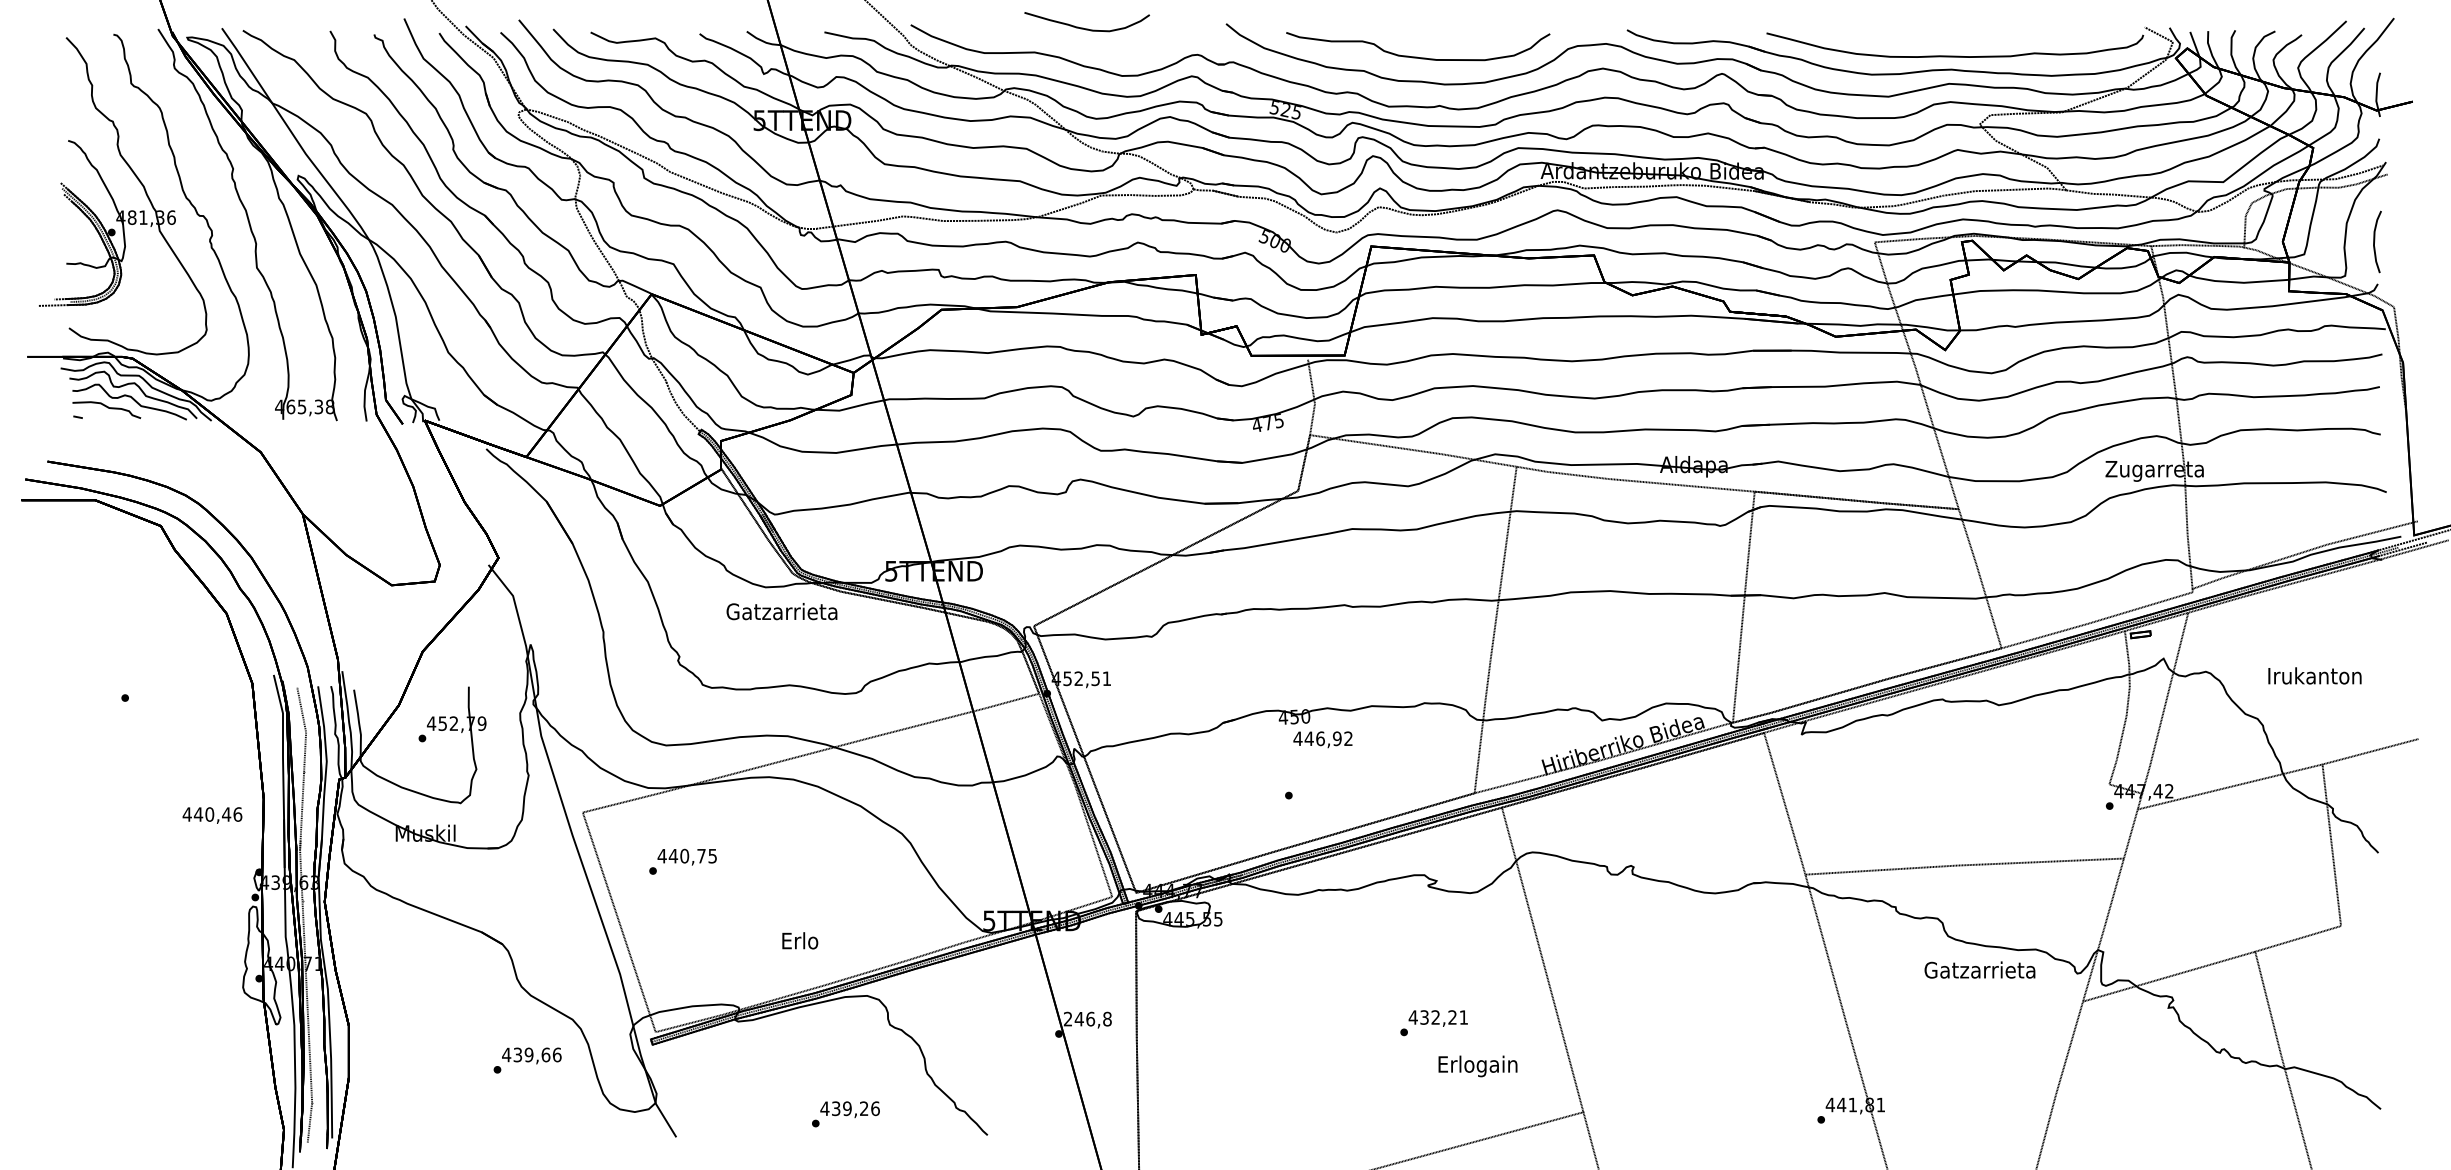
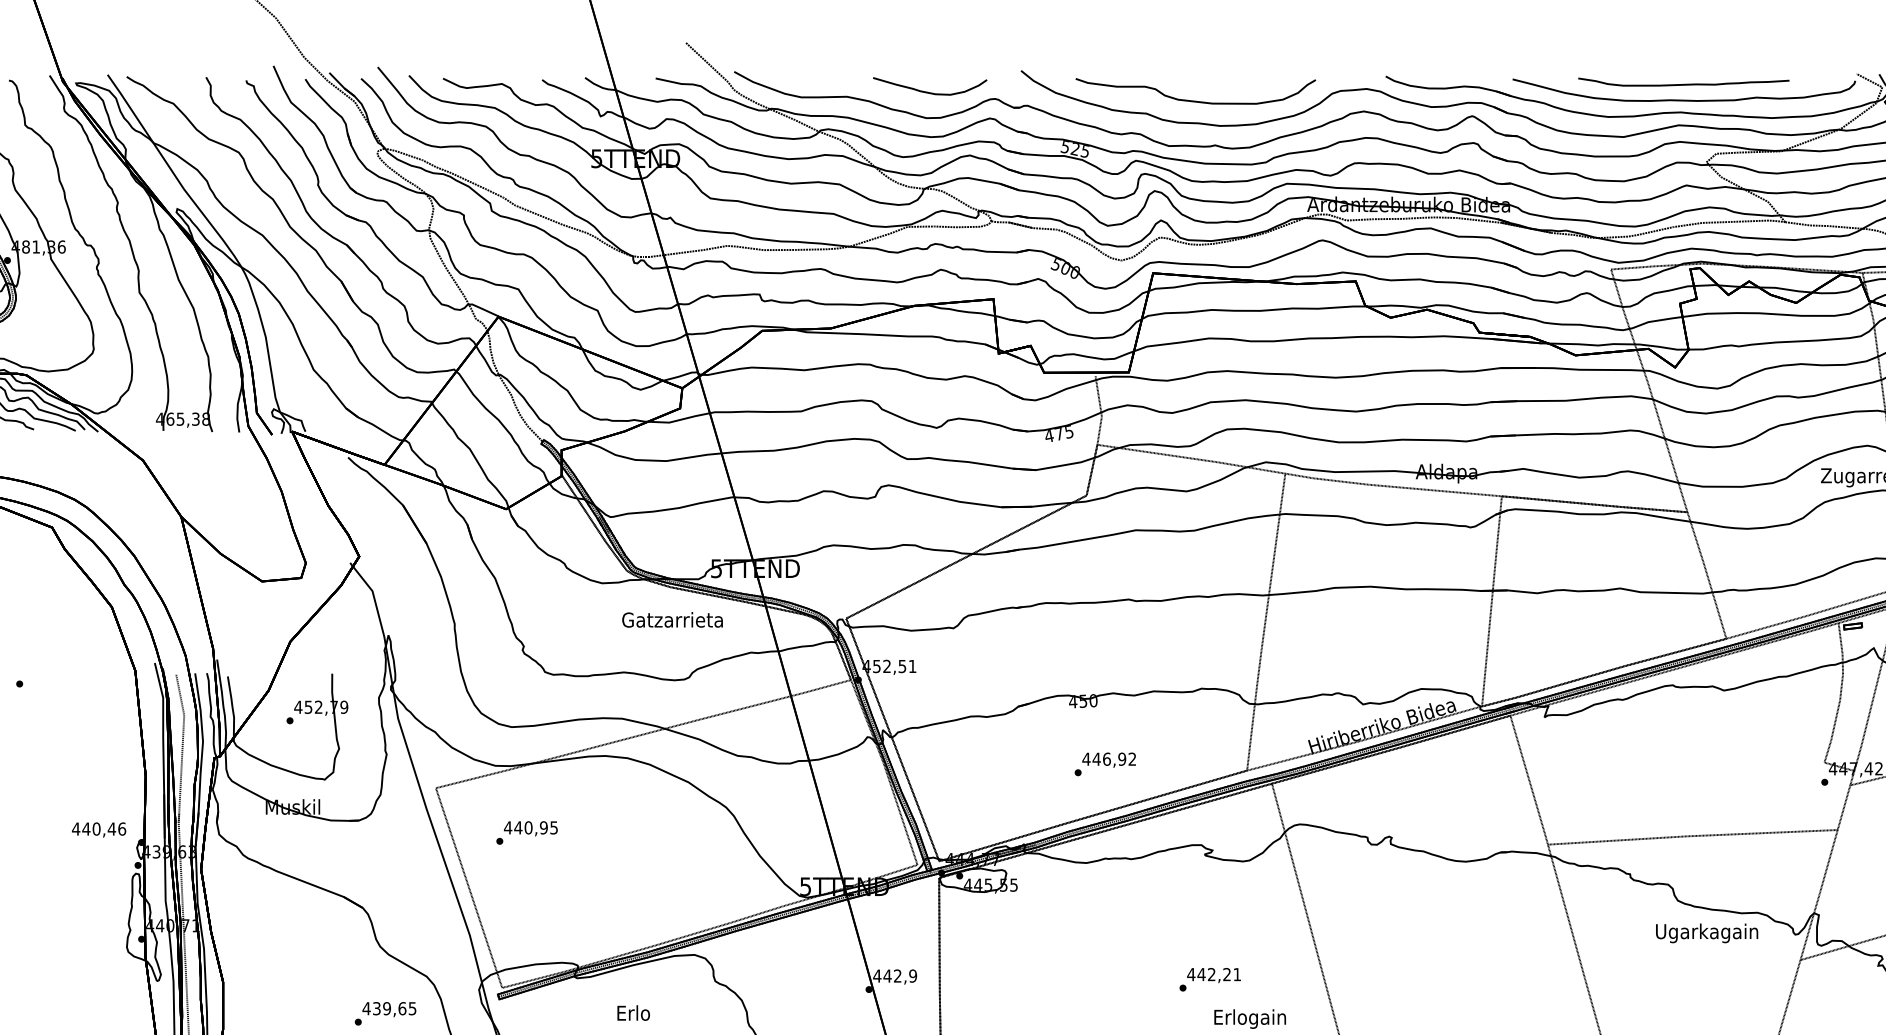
curve: (1083, 27) -> (926, 91), moved
curve: (1954, 38) -> (1683, 84), added
text: (781, 611) -> (672, 619), moved
text: (1322, 739) -> (1108, 759), moved
text: (212, 815) -> (99, 829), moved
text: (701, 855) -> (543, 827), 440,75 -> 440,95
text: (800, 940) -> (633, 1012), moved
text: (1980, 971) -> (1707, 932), Gatzarrieta -> Ugarkagain
text: (1424, 1017) -> (1201, 974), 432,21 -> 442,21
text: (1087, 1018) -> (894, 975), 246,8 -> 442,9
text: (556, 1054) -> (411, 1008), 439,66 -> 439,65

